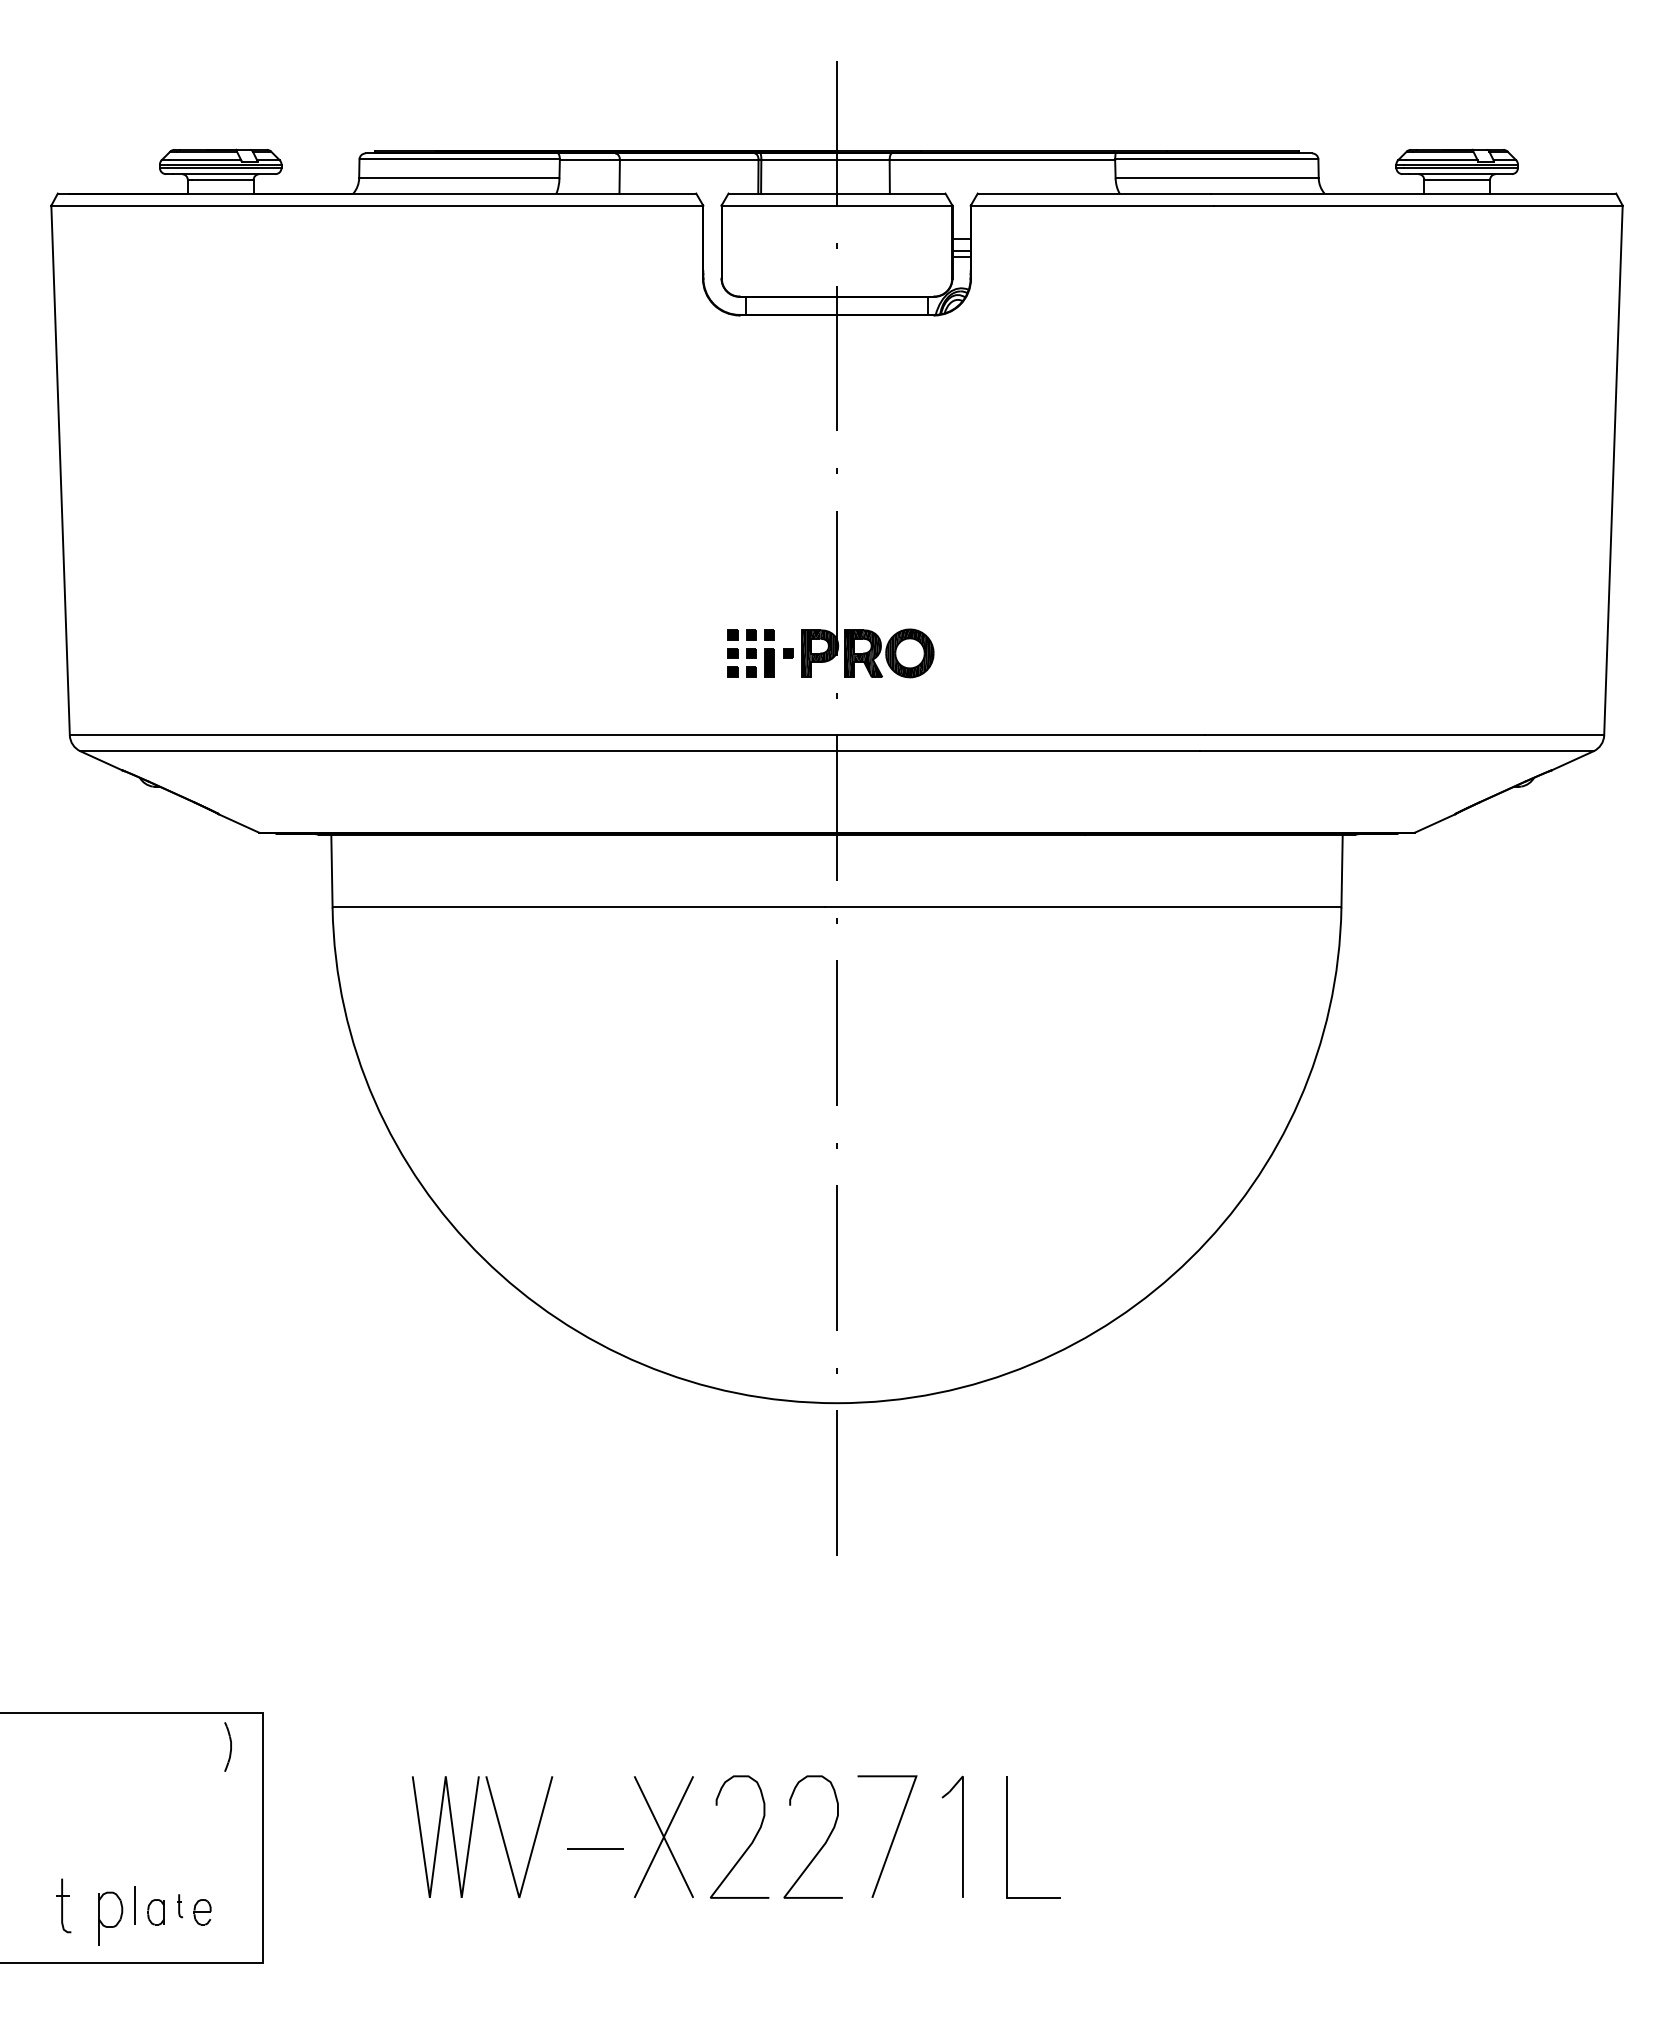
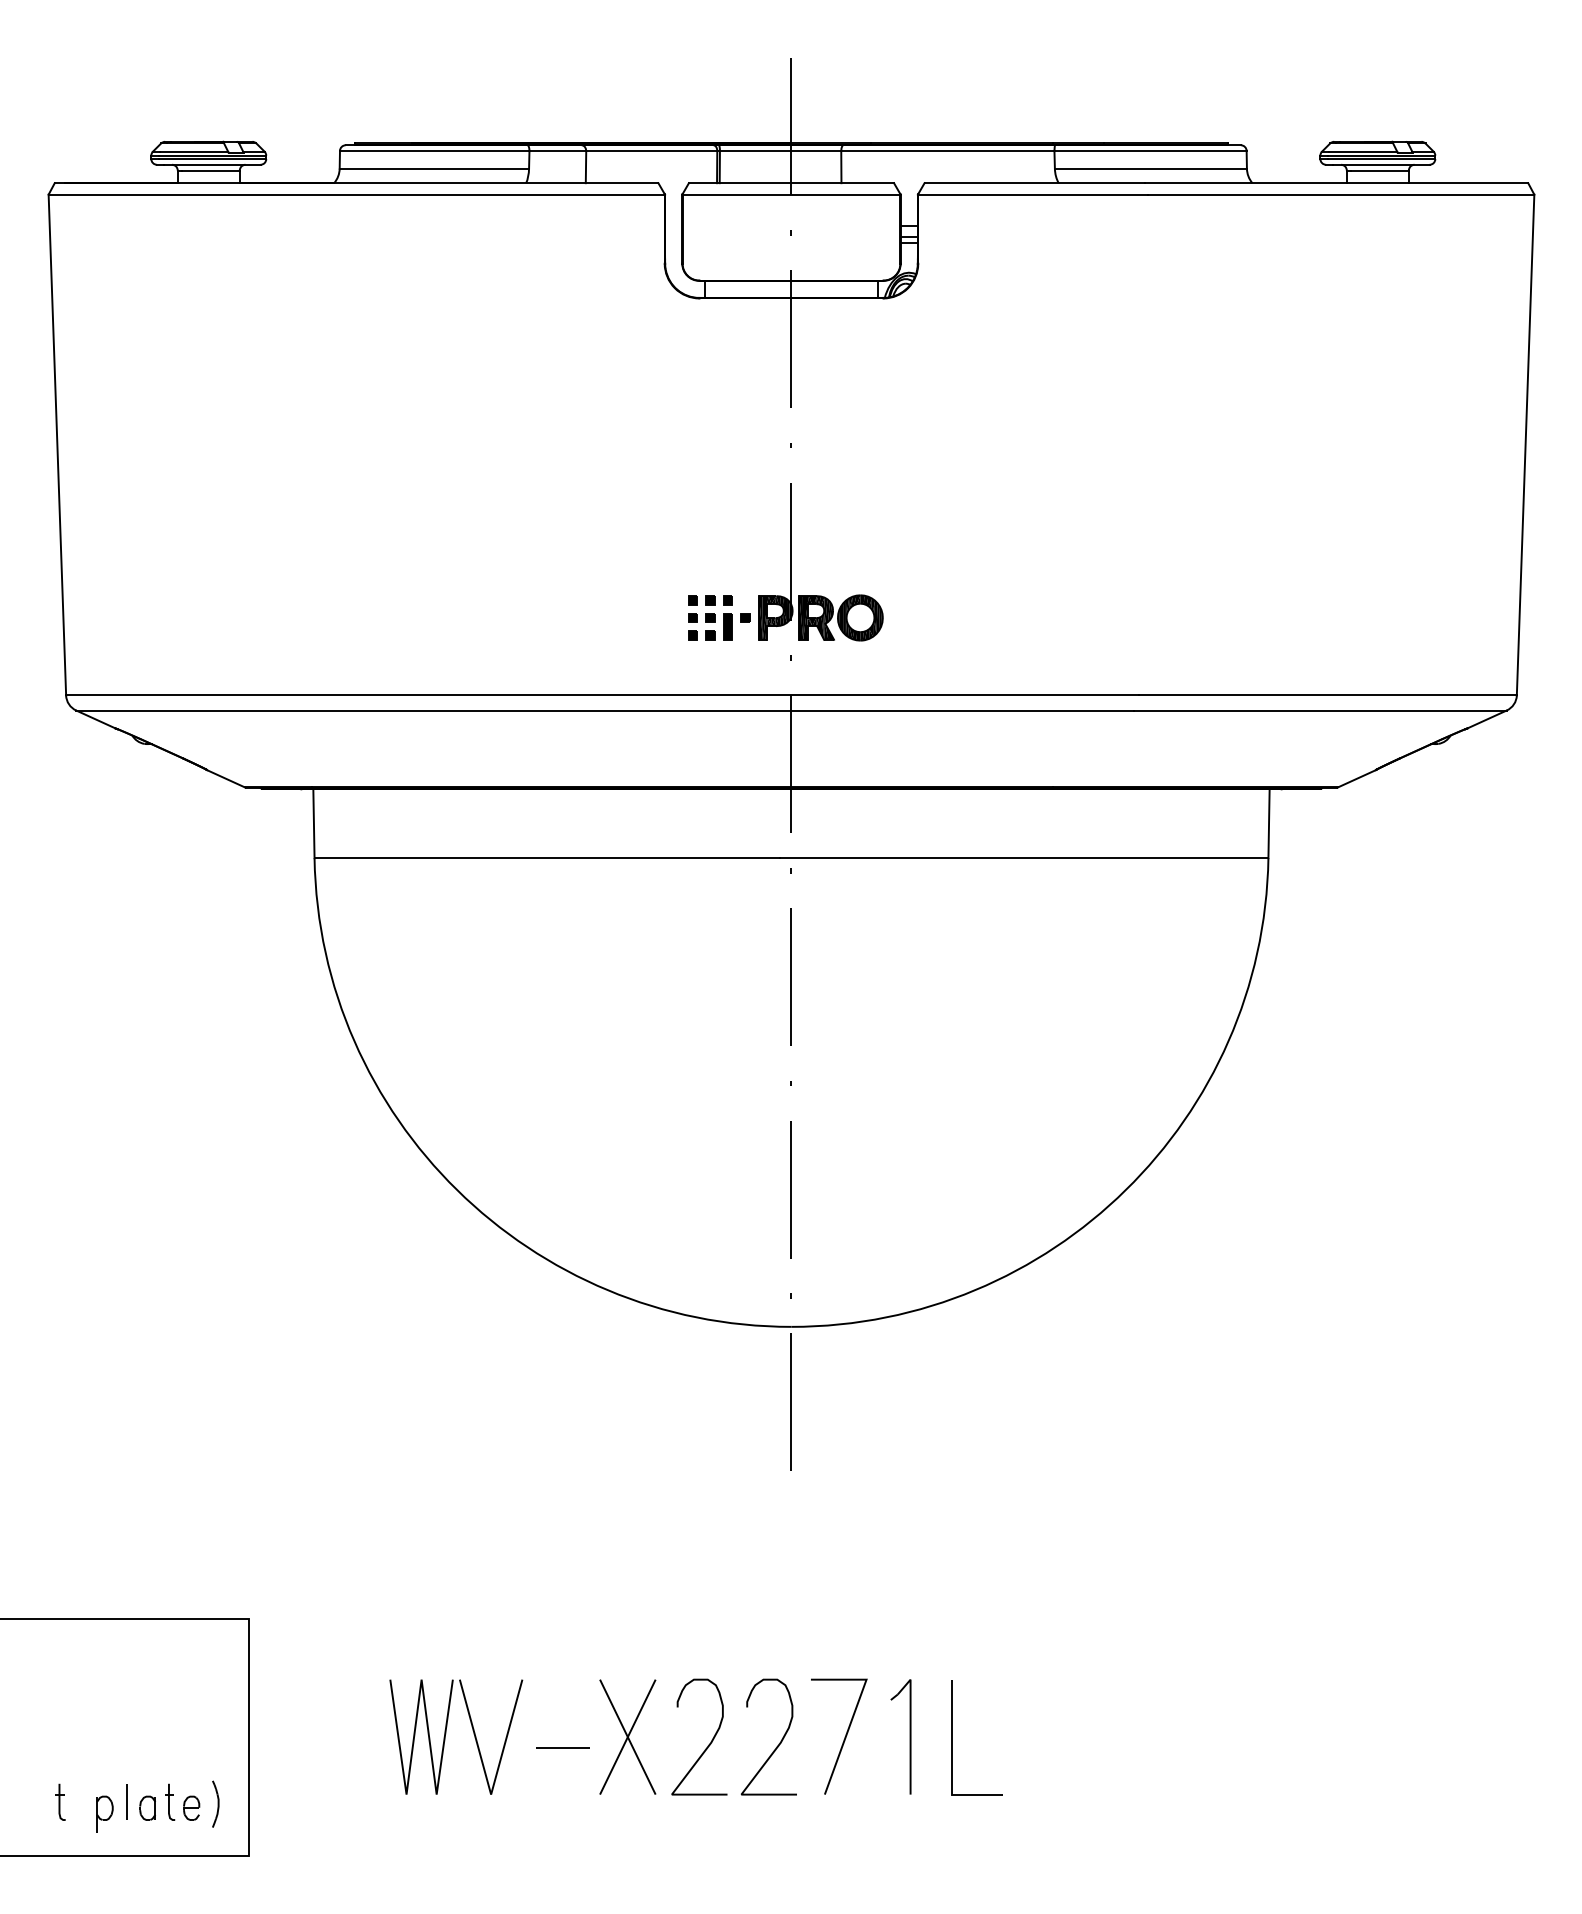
part: (227, 1746) -> (215, 1803), moved
part: (64, 1905) -> (61, 1801), size x0.71
part: (179, 1905) -> (169, 1801), size x1.67
part: (111, 1918) -> (105, 1814), size x0.71

